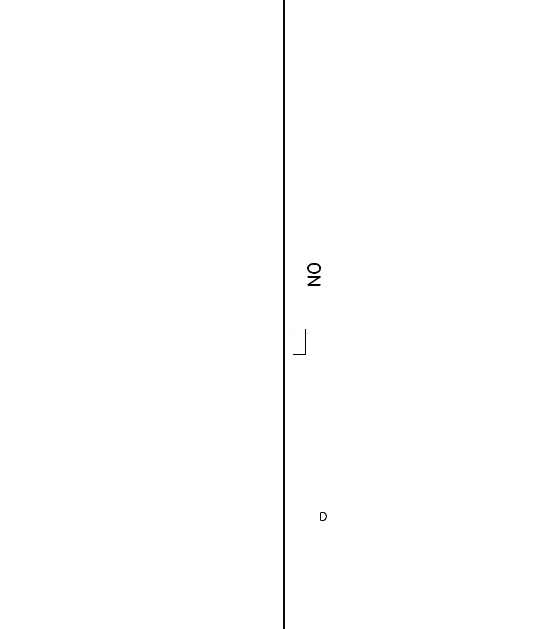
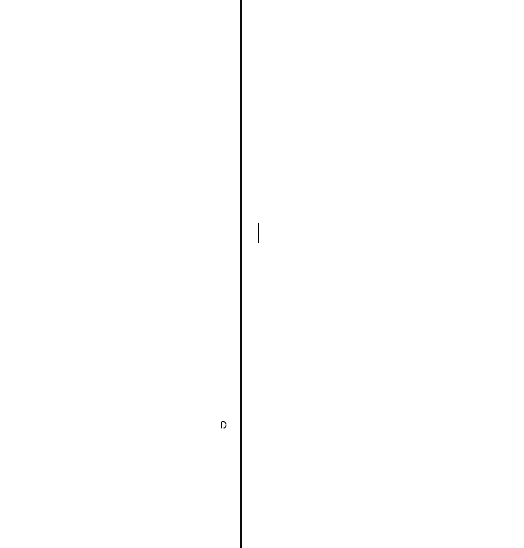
part: (314, 274) -> (265, 179), removed
part: (323, 516) -> (223, 424), moved

